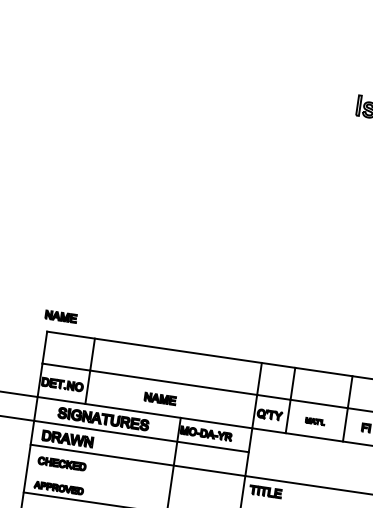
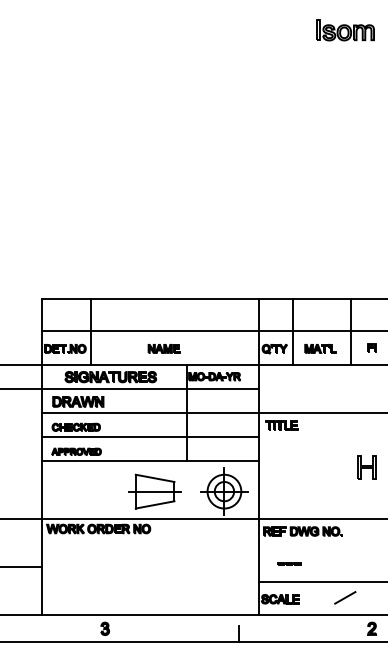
part: (60, 316) -> (53, 281), removed
part: (315, 421) -> (320, 348), size x1.67
line: (134, 484) -> (150, 437), added

